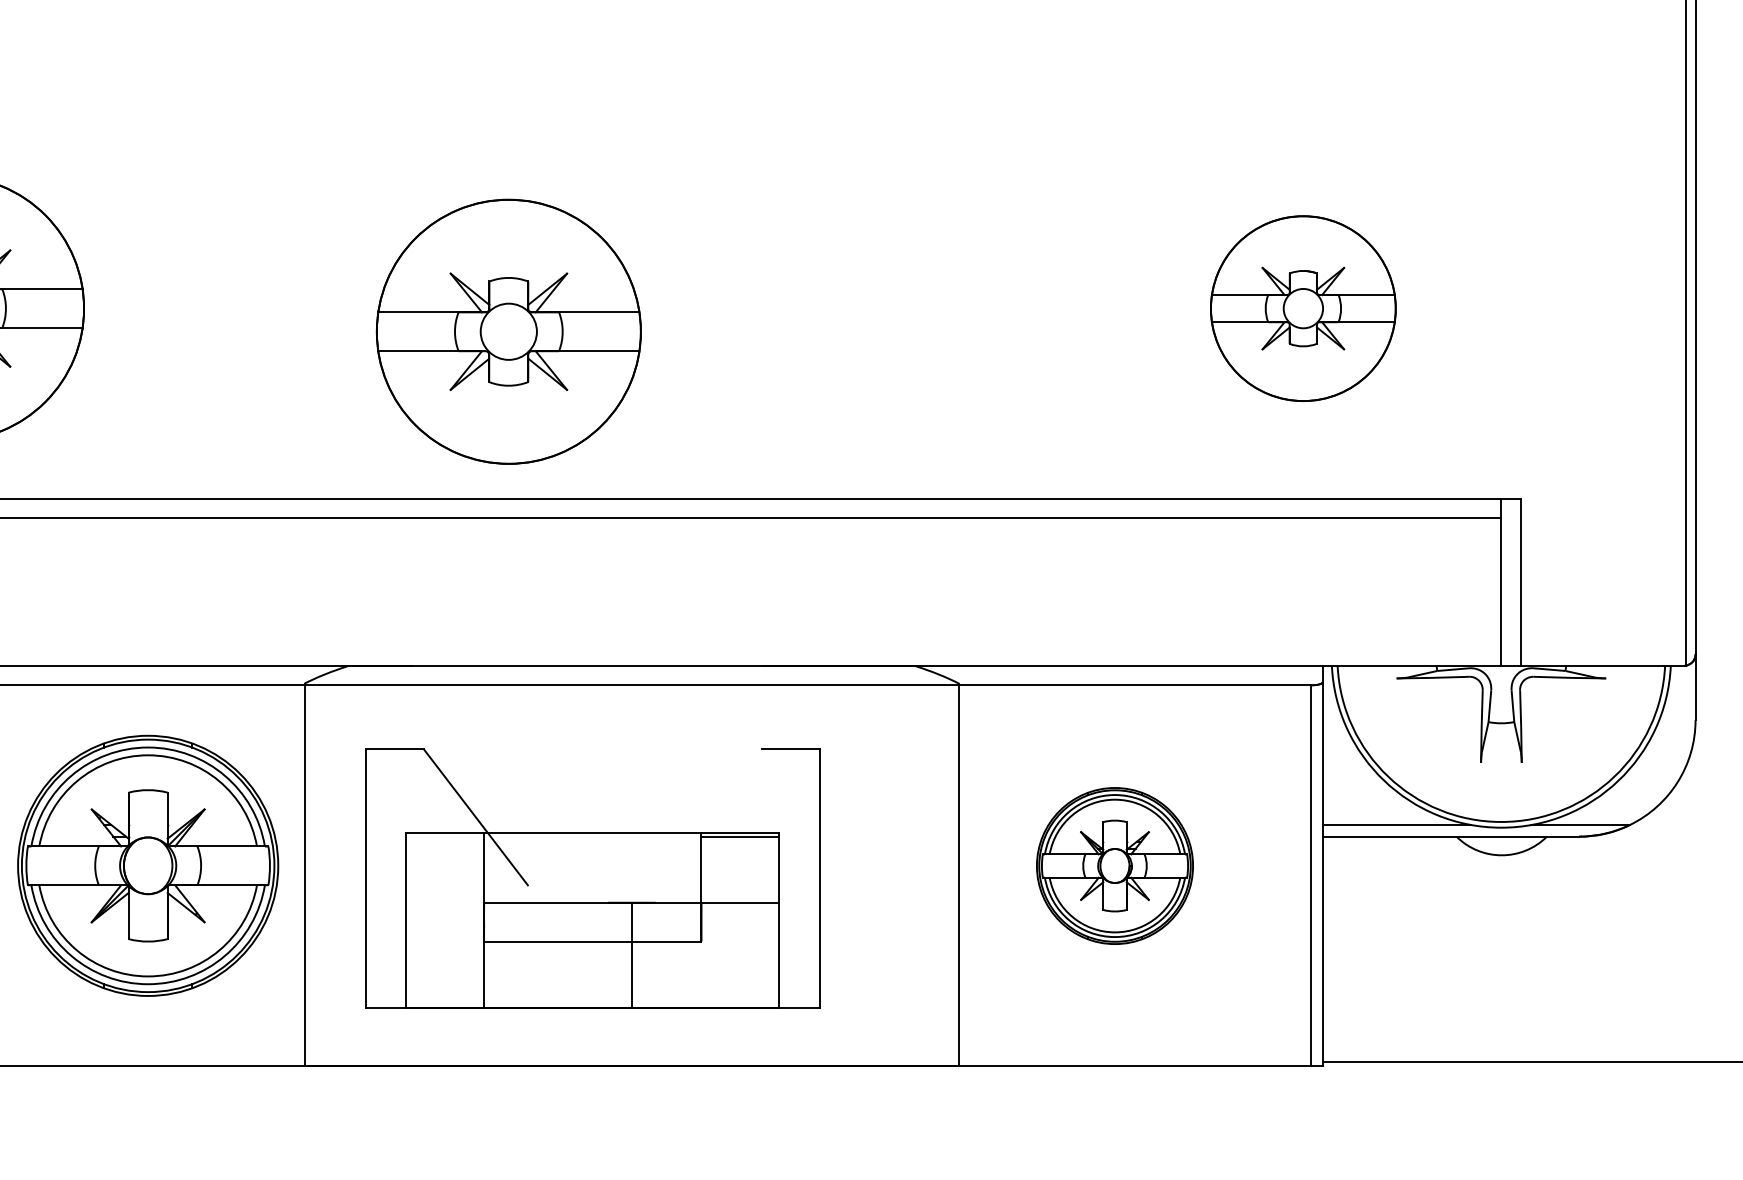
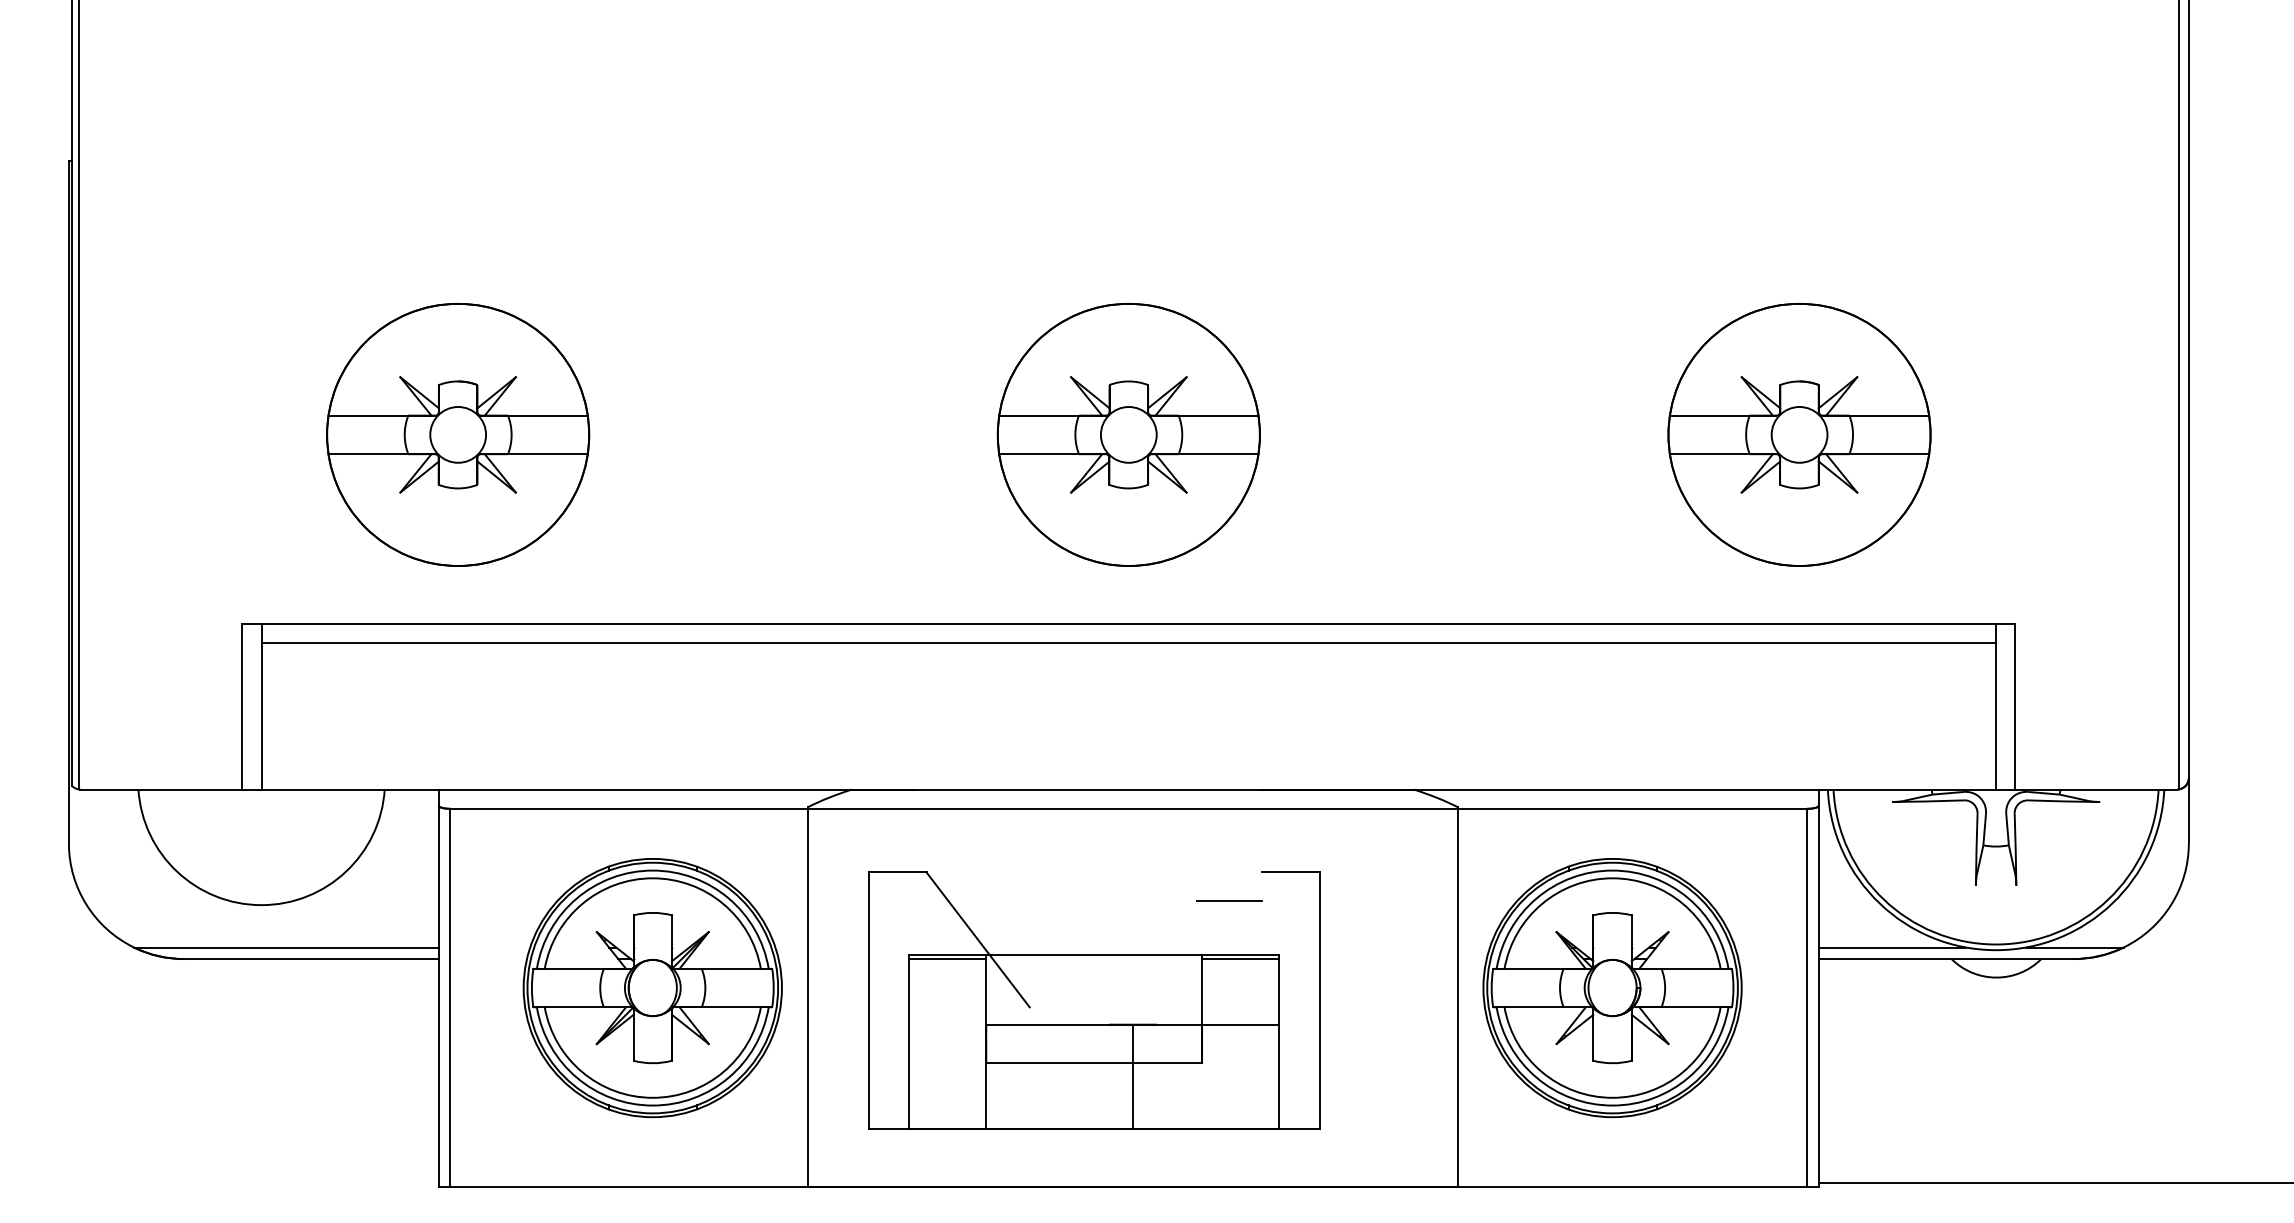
part: (1303, 308) -> (1799, 434), size x1.43
part: (508, 331) -> (1128, 434), moved
line: (729, 778) -> (1229, 901), added
line: (445, 837) -> (947, 959), added
part: (1114, 866) -> (1612, 988), size x1.67

